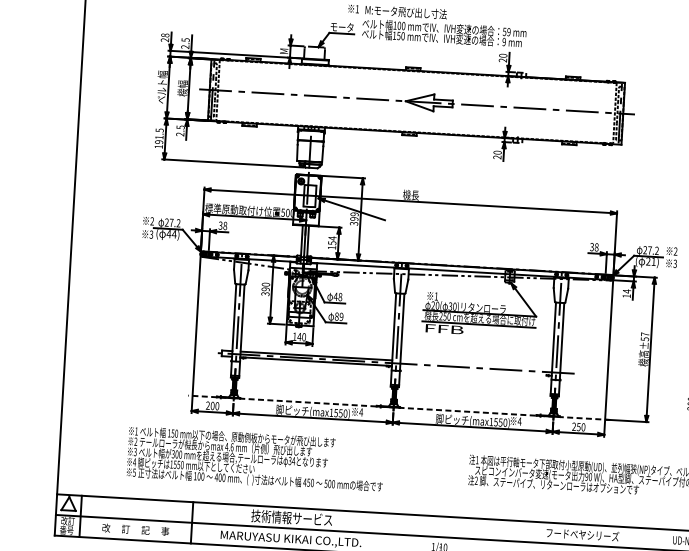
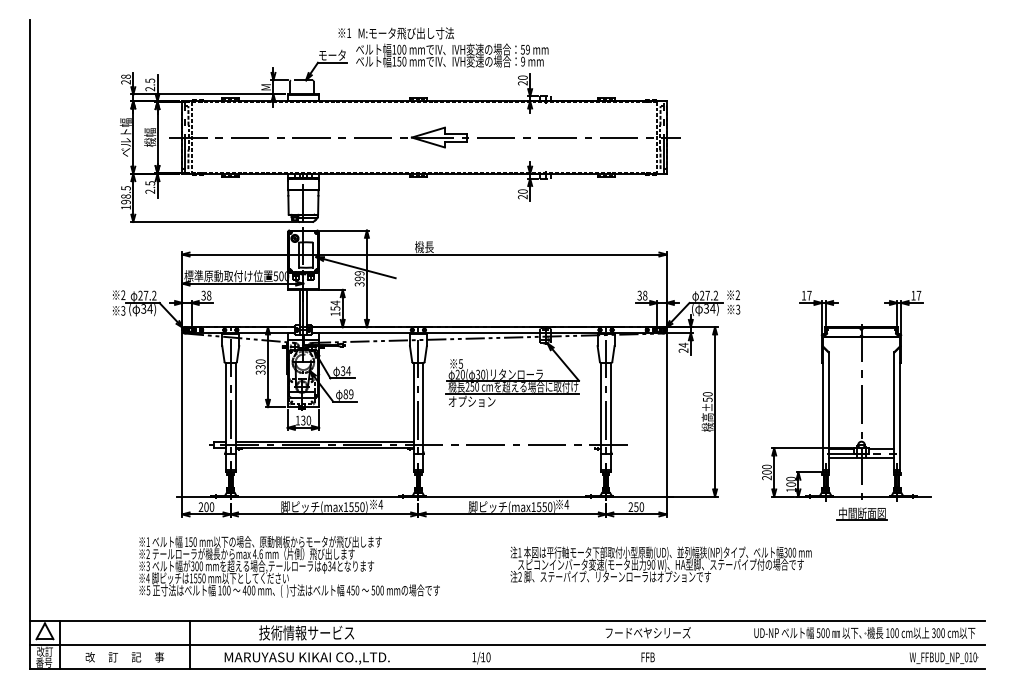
text: (158, 137) -> (125, 196), 191.5 -> 198.5
text: (168, 233) -> (143, 308), 44) -> 34)
text: (650, 261) -> (709, 308), 21) -> 34)
text: (265, 289) -> (260, 367), 390 -> 330
text: (626, 295) -> (683, 350), 14 -> 24
text: (436, 296) -> (460, 363), 1 -> 5
text: (337, 297) -> (345, 371), 48 -> 34
text: (443, 328) -> (471, 401), FFB -> オプション
text: (644, 334) -> (707, 394), ±57 -> ±50
text: (298, 336) -> (302, 420), 140 -> 130
line: (399, 407) -> (425, 496), dashed -> solid
text: (255, 459) -> (289, 566), moved

